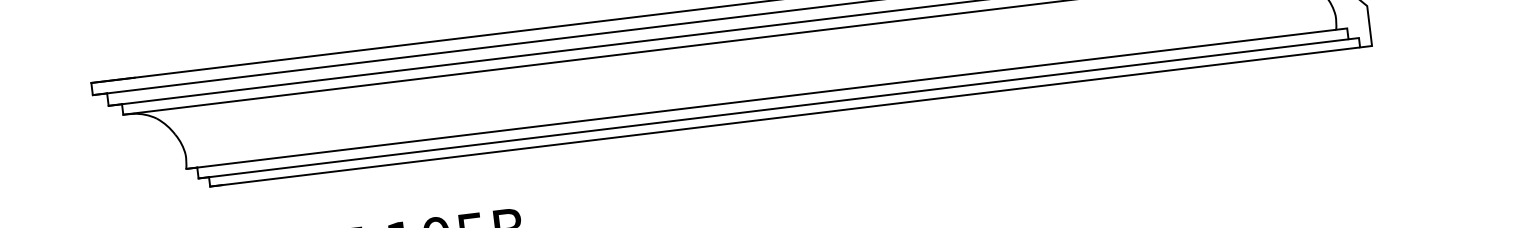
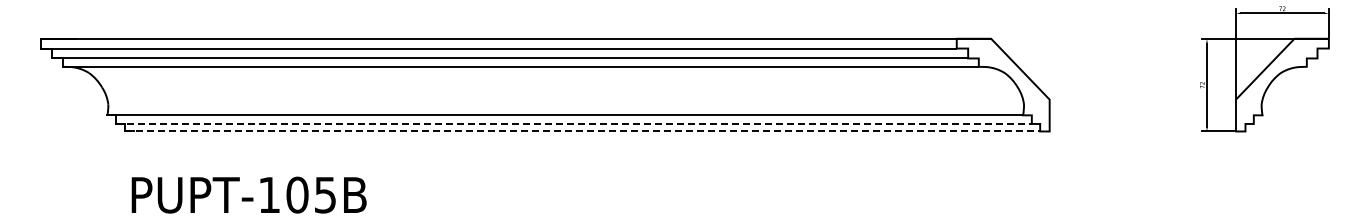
line: (774, 108) -> (574, 123), solid -> dashed
line: (785, 117) -> (582, 131), solid -> dashed

